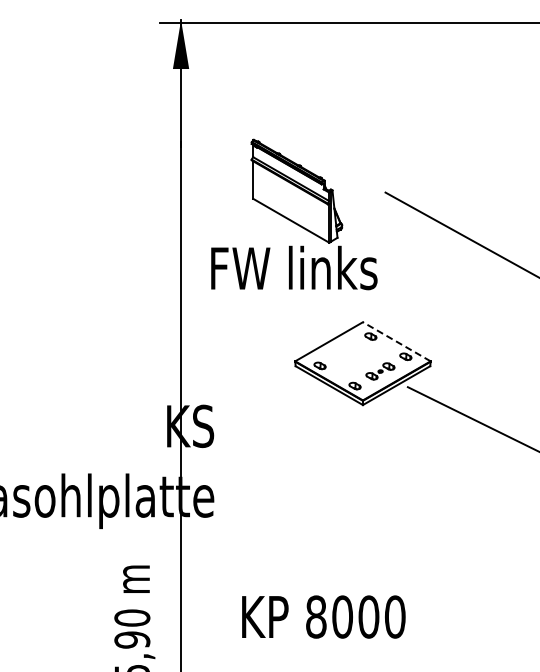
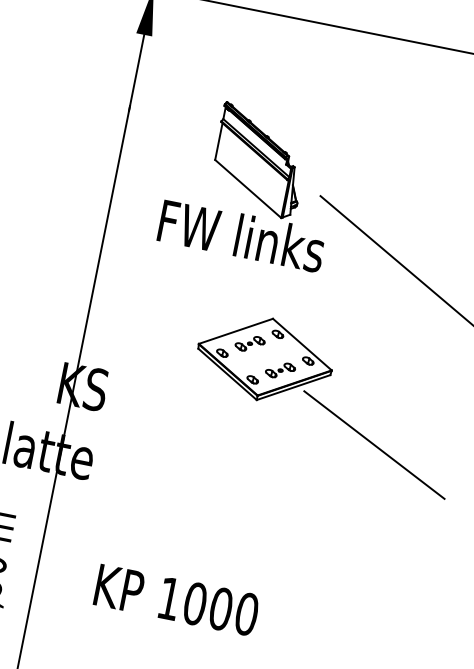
part: (294, 214) -> (252, 183), moved
line: (396, 341) -> (302, 344), dashed -> solid
part: (345, 351) -> (250, 344), added
text: (316, 616) -> (169, 598), 8000 -> 1000

